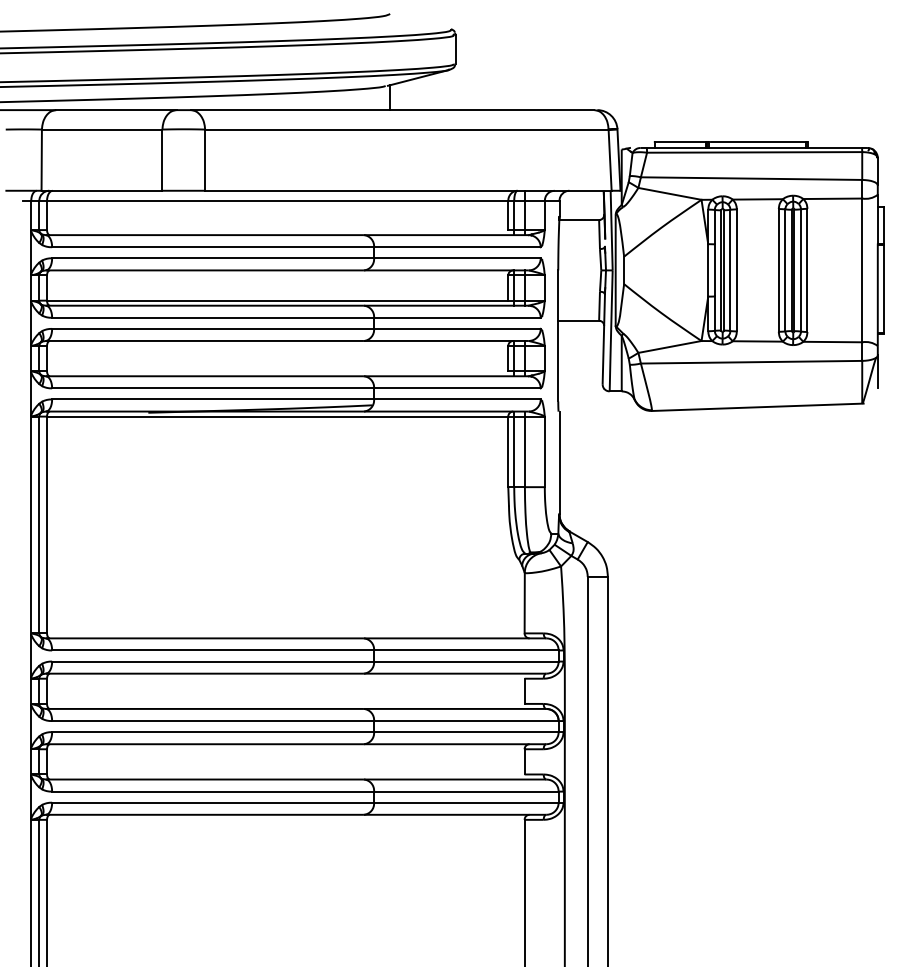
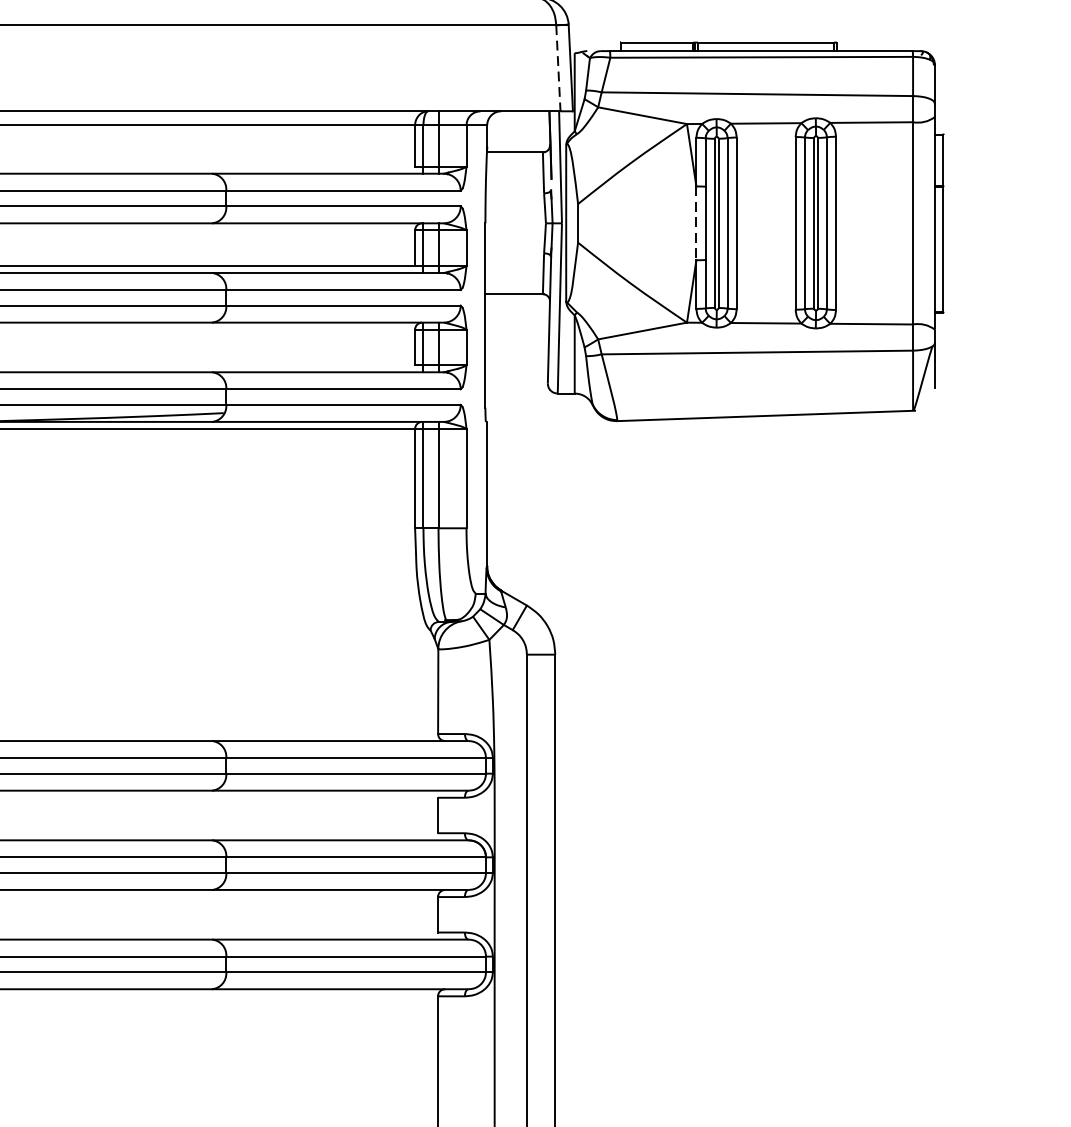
line: (610, 160) -> (558, 68), solid -> dashed
line: (708, 270) -> (696, 223), solid -> dashed

